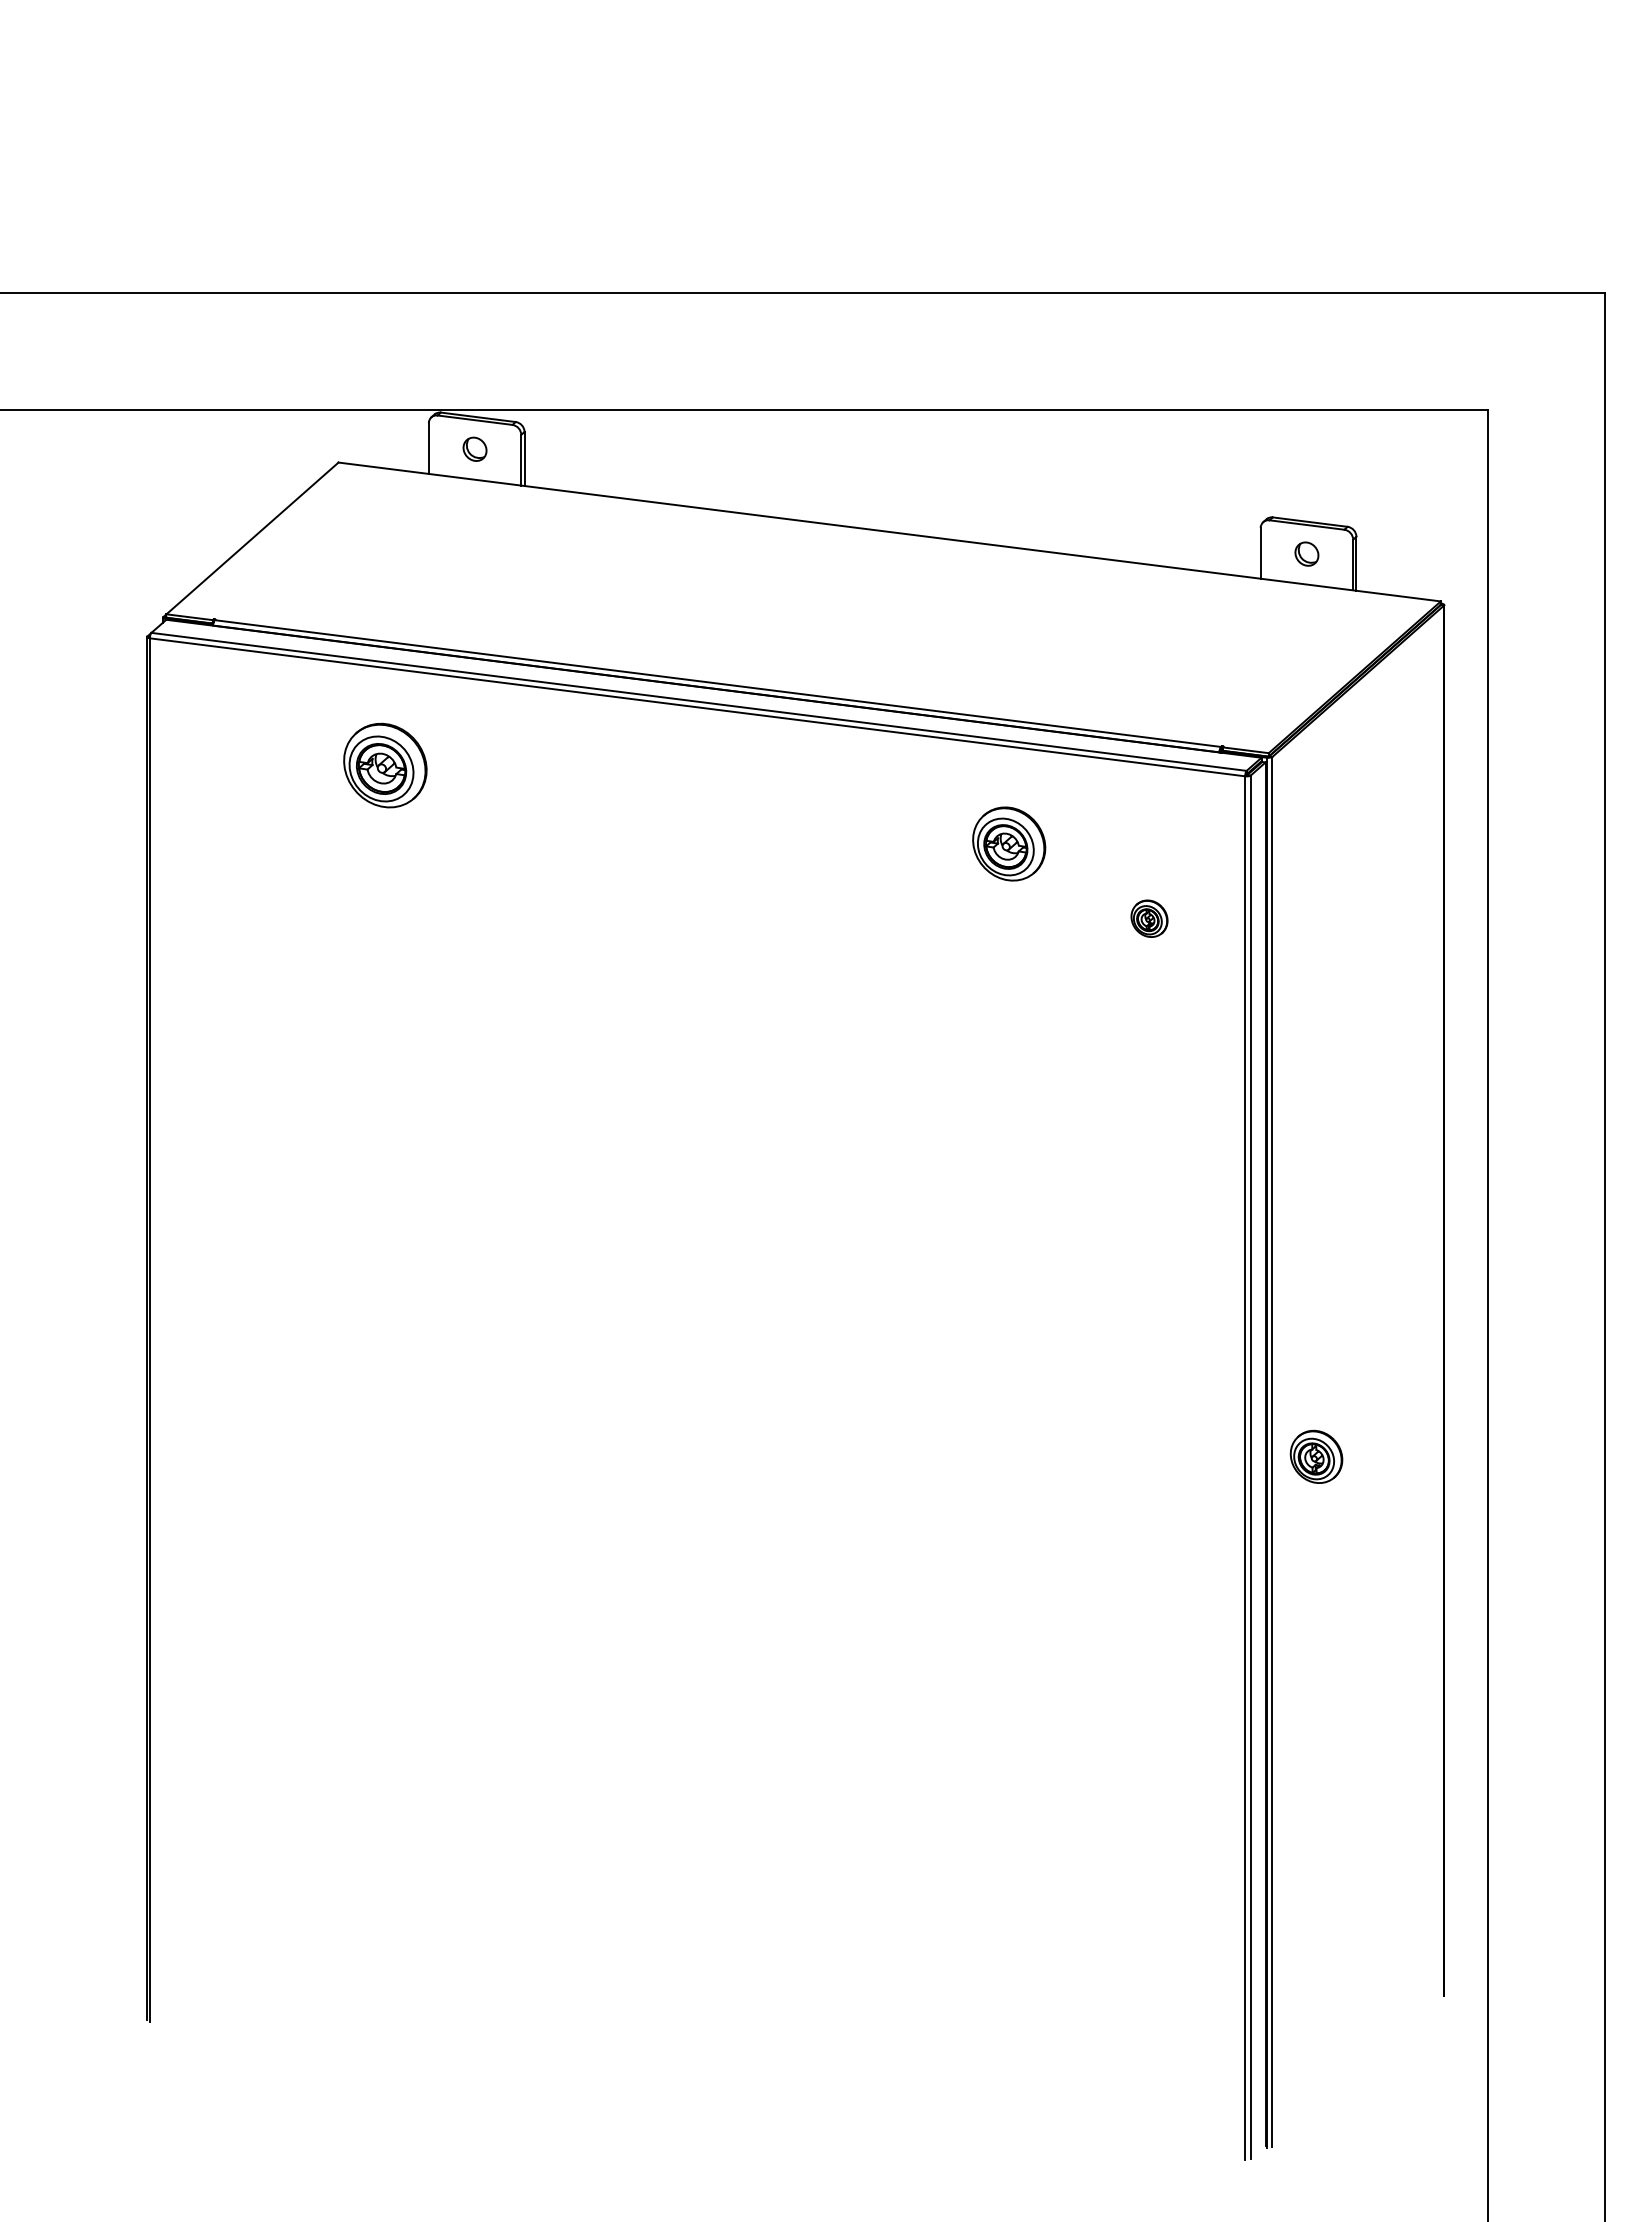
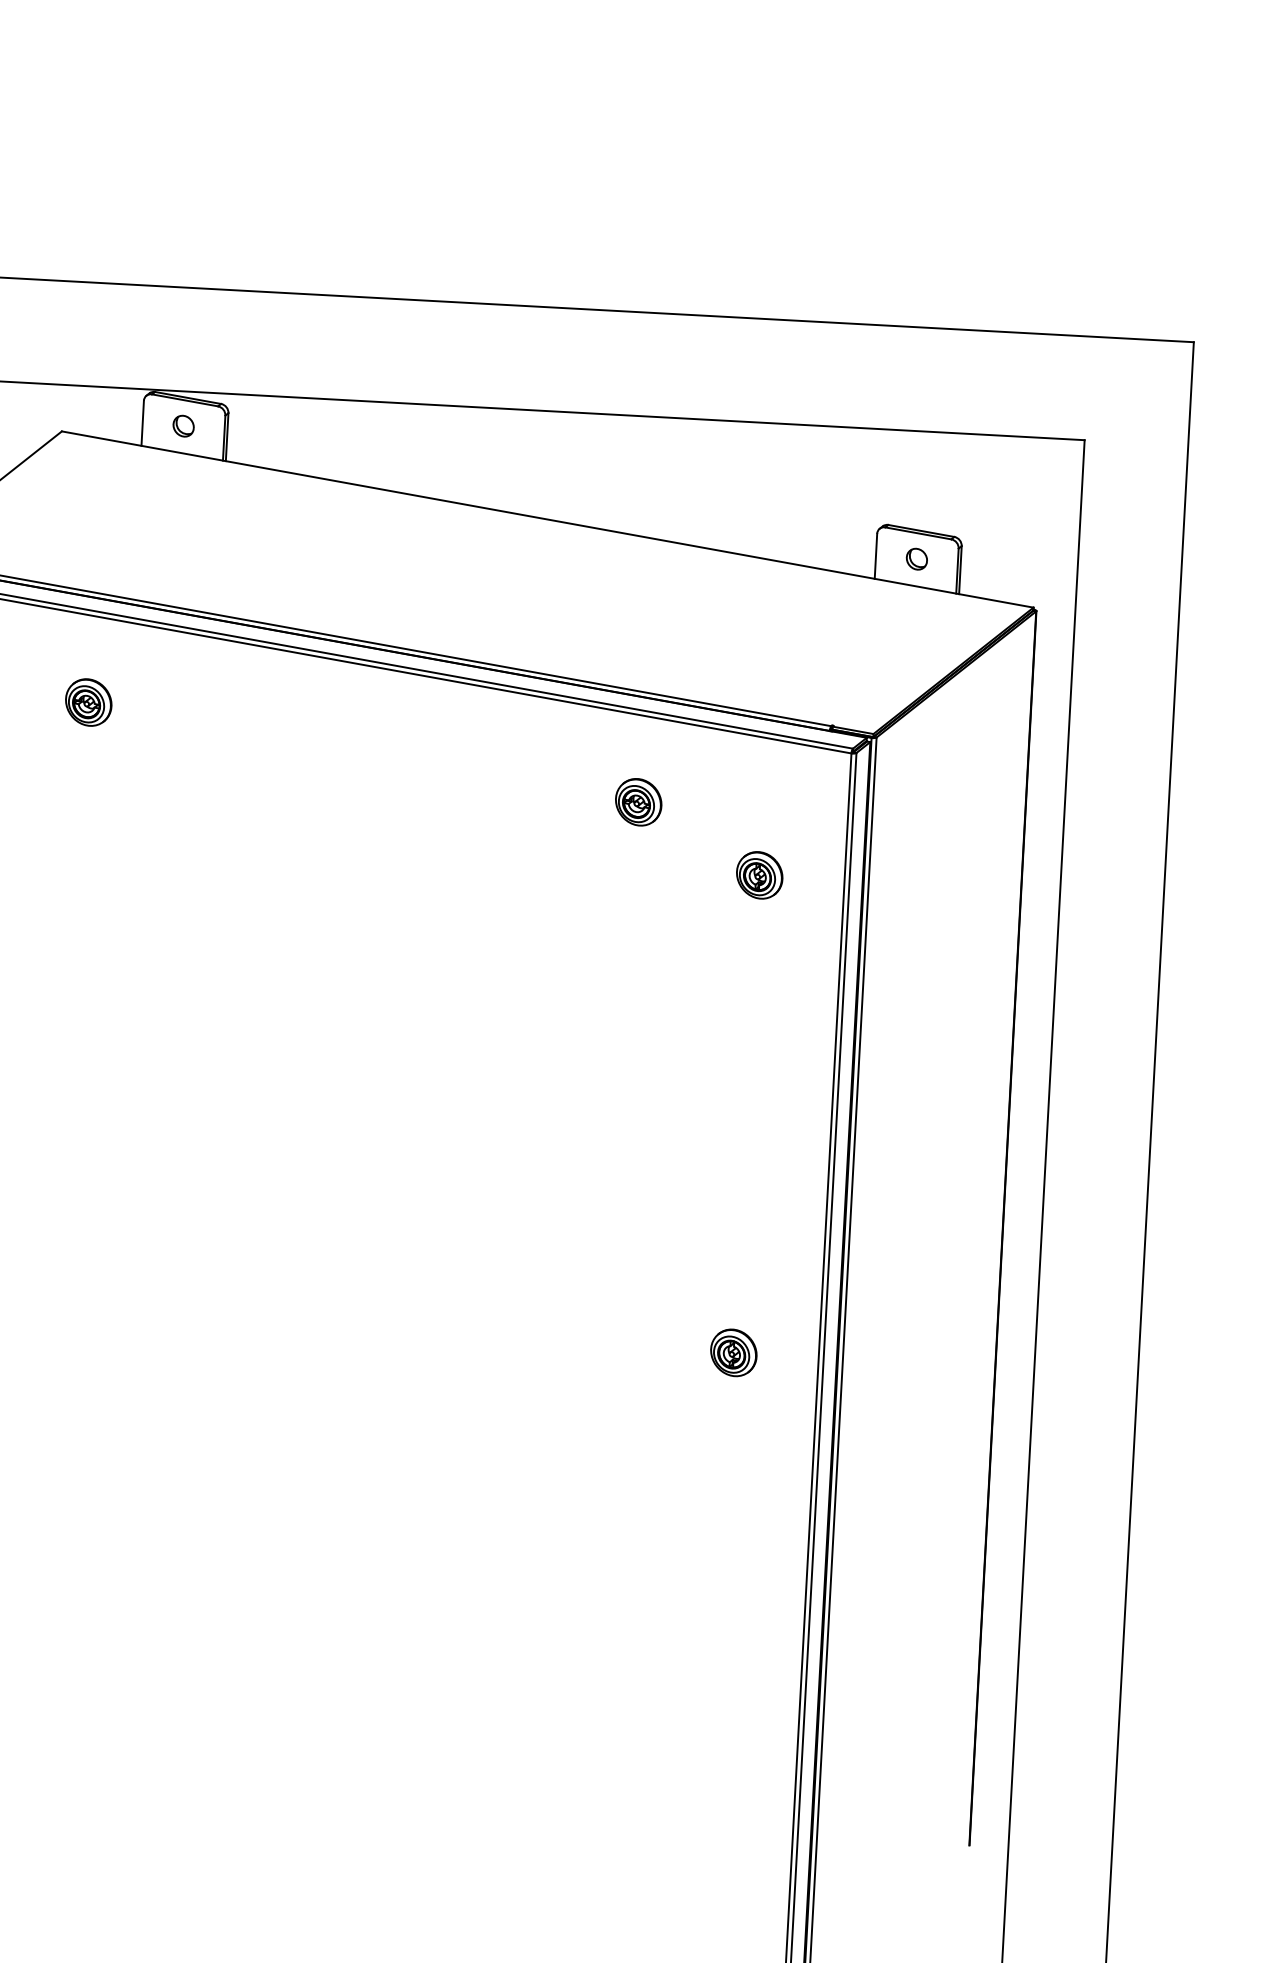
part: (384, 765) -> (88, 702), size x0.62
part: (1008, 844) -> (638, 802), size x0.71
part: (1149, 918) -> (759, 875), size x1.43
part: (1316, 1456) -> (733, 1352), moved

